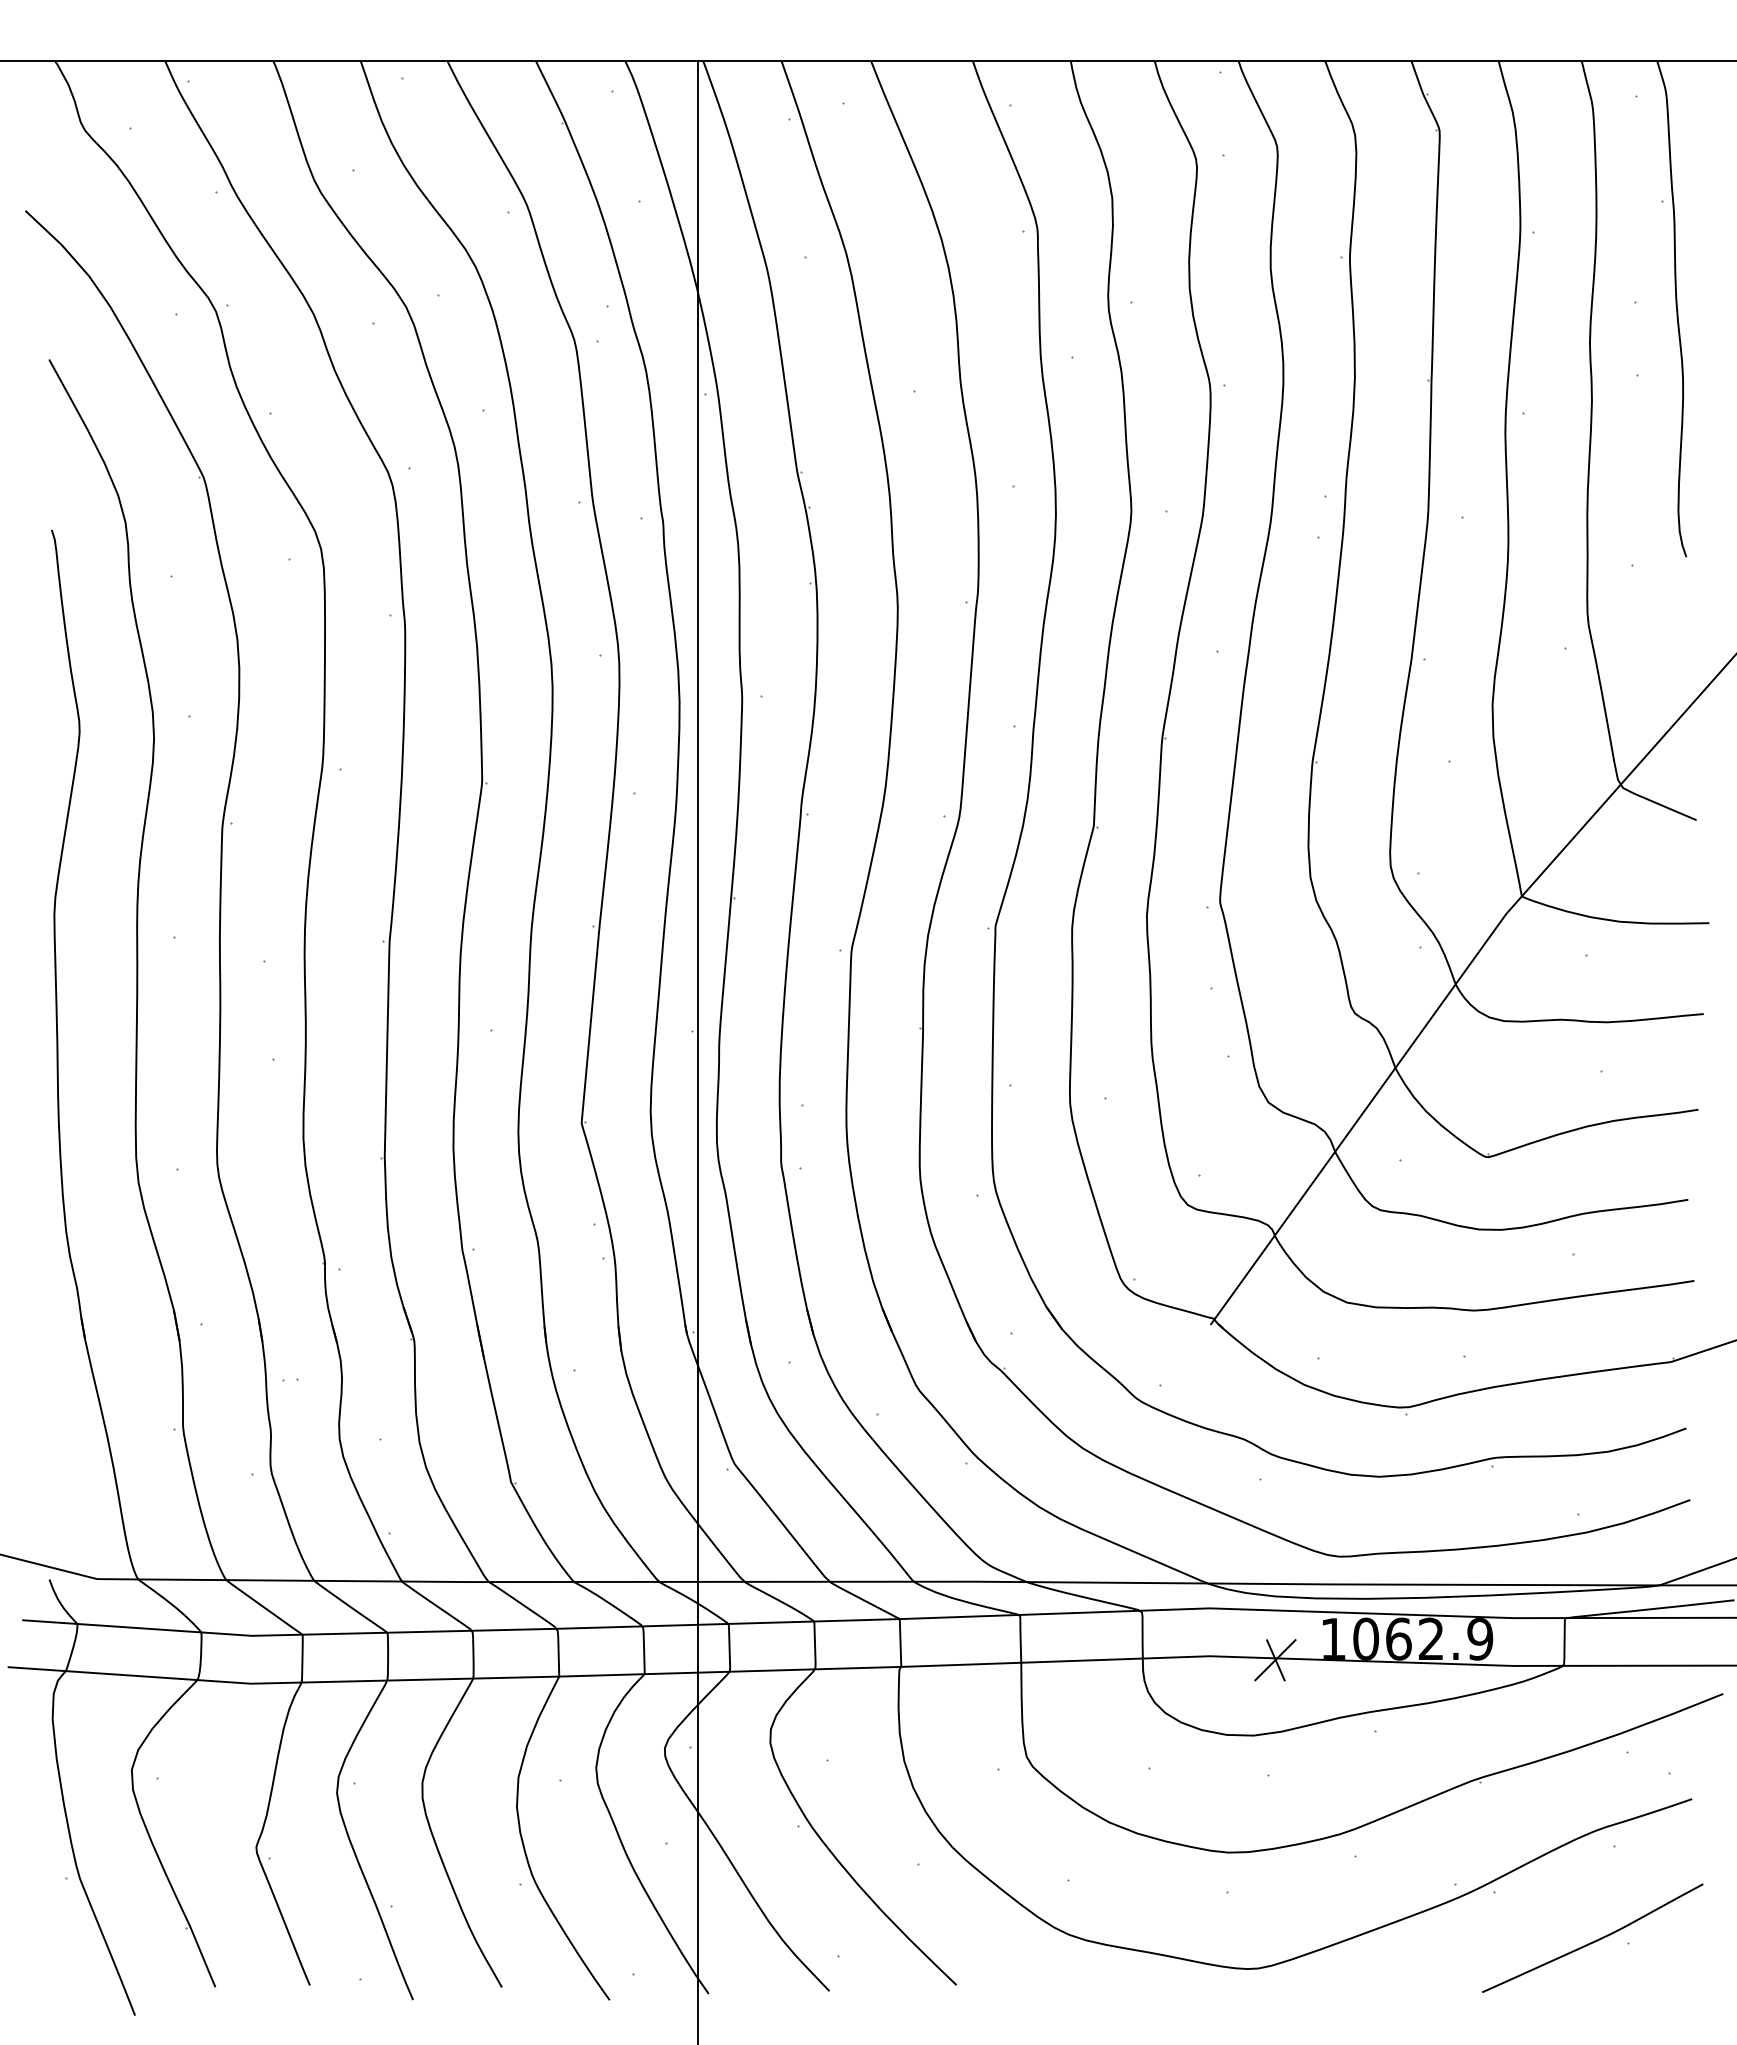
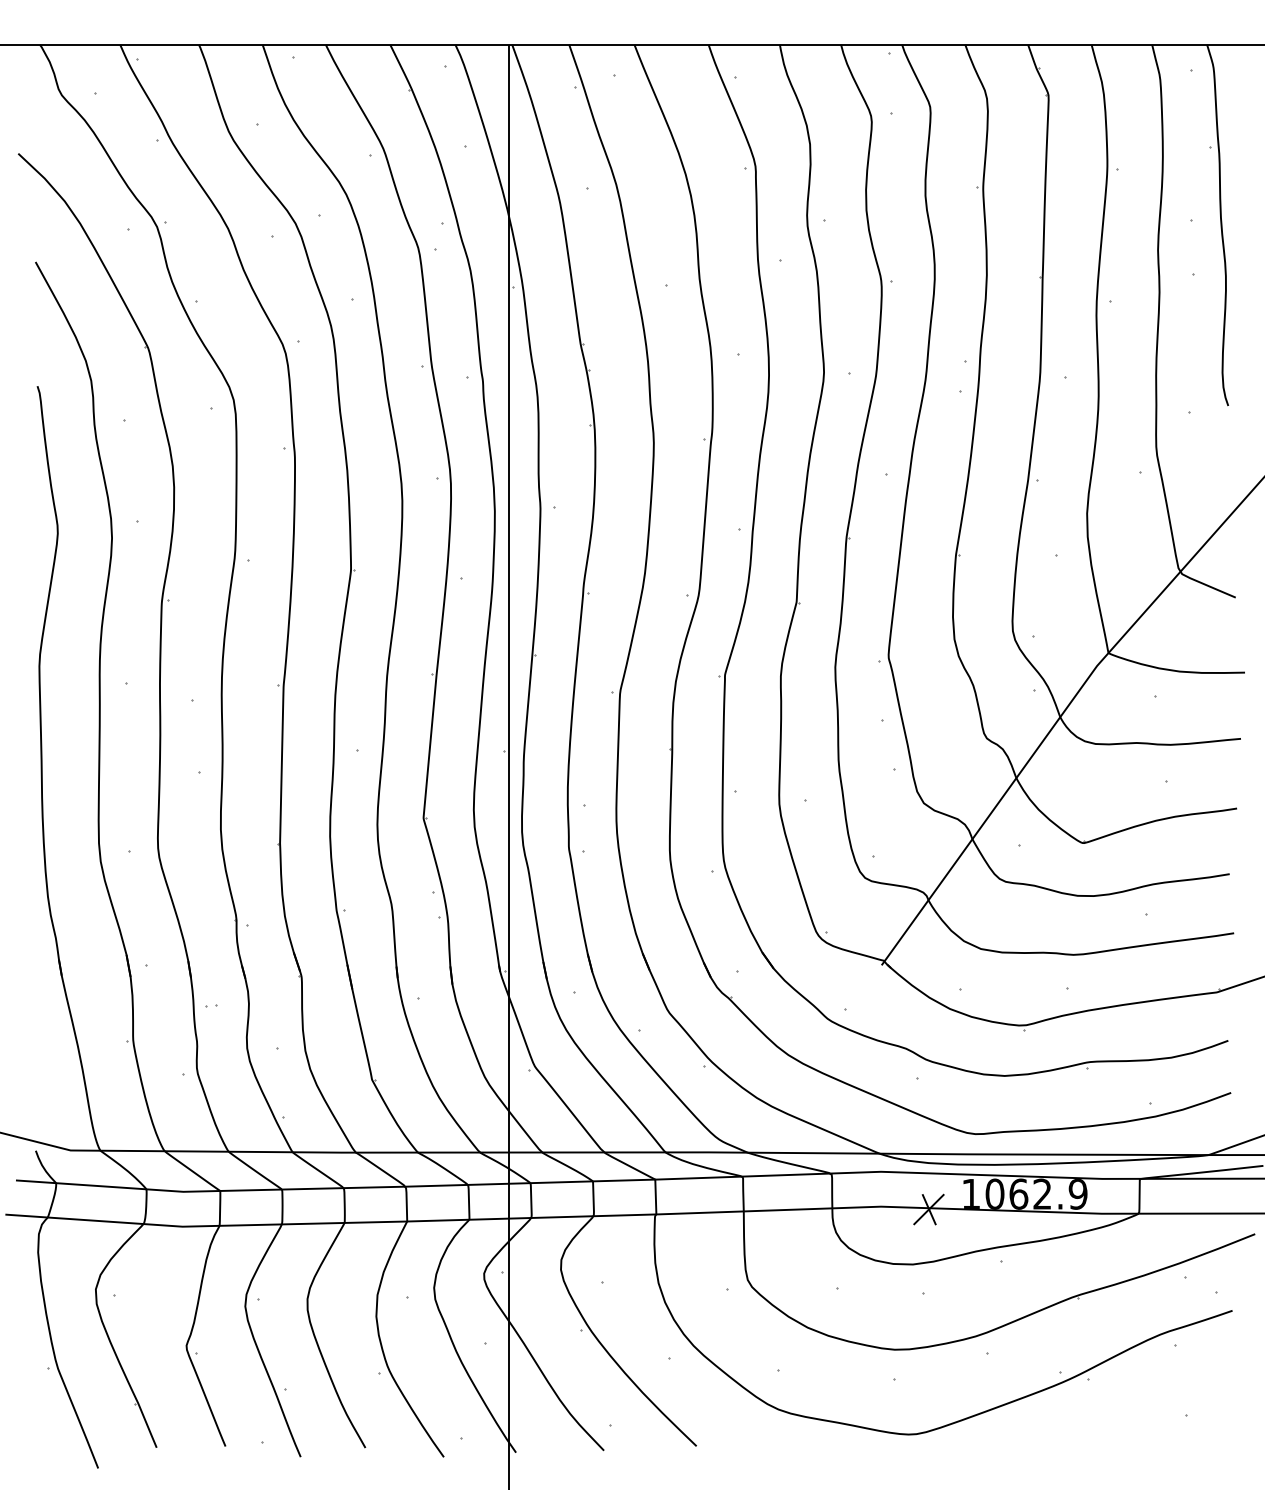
curve: (1594, 1940) -> (1161, 1413), removed

